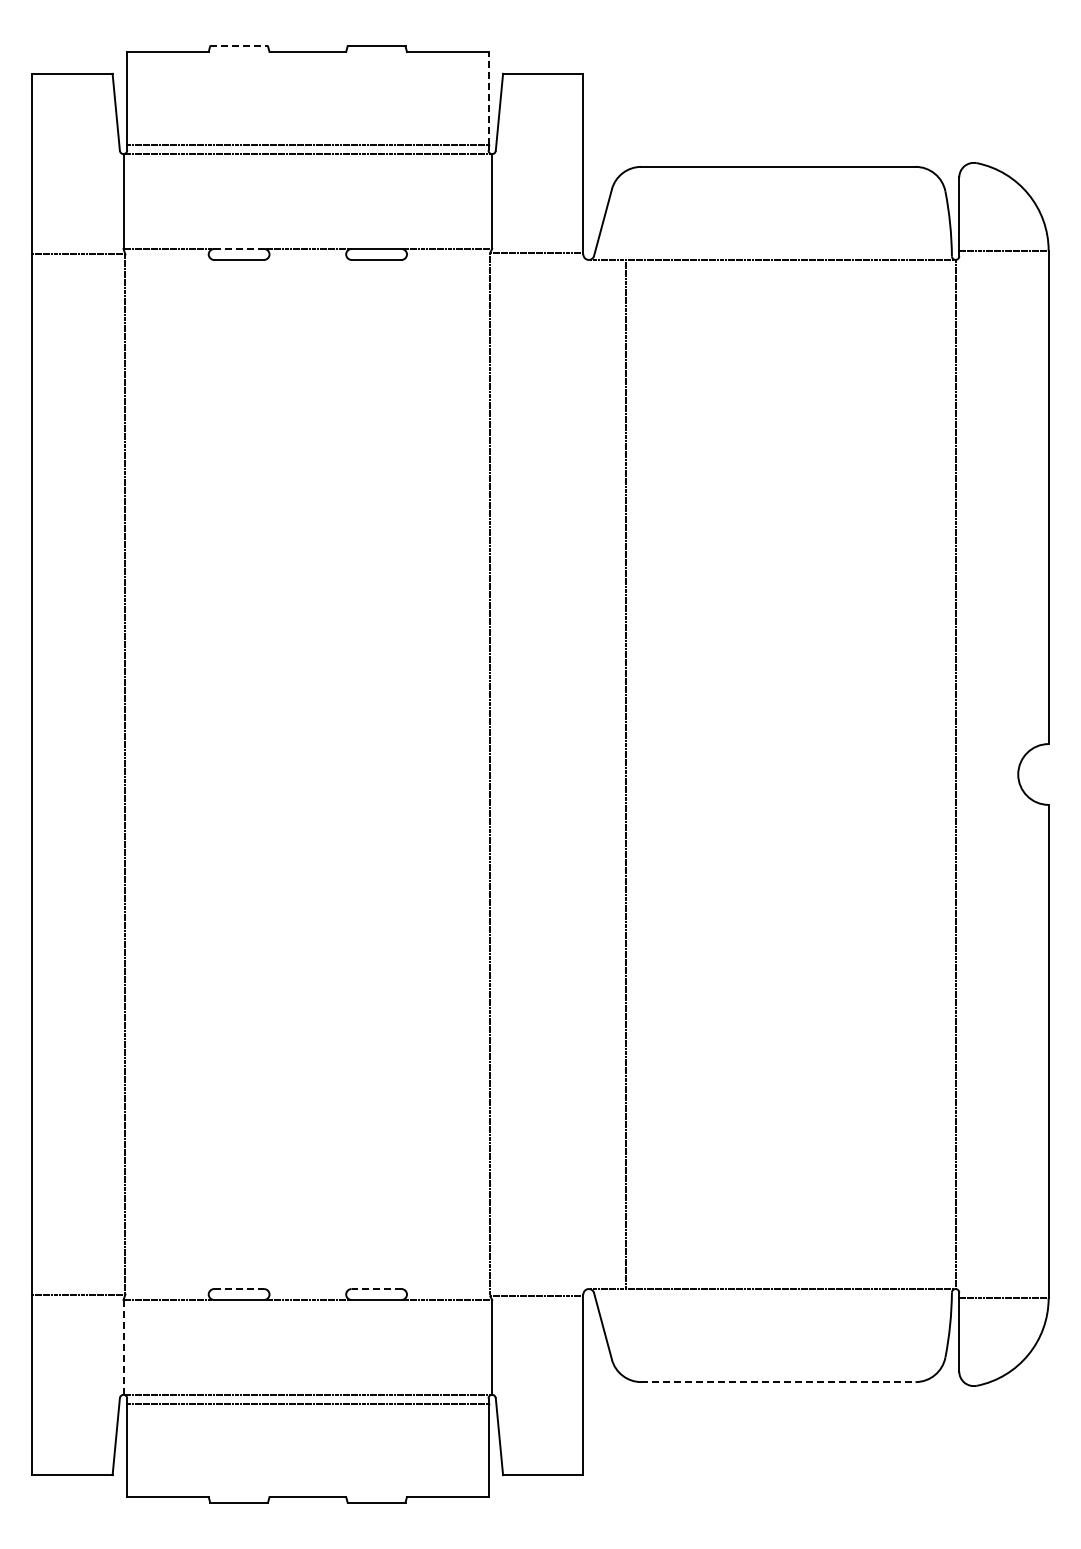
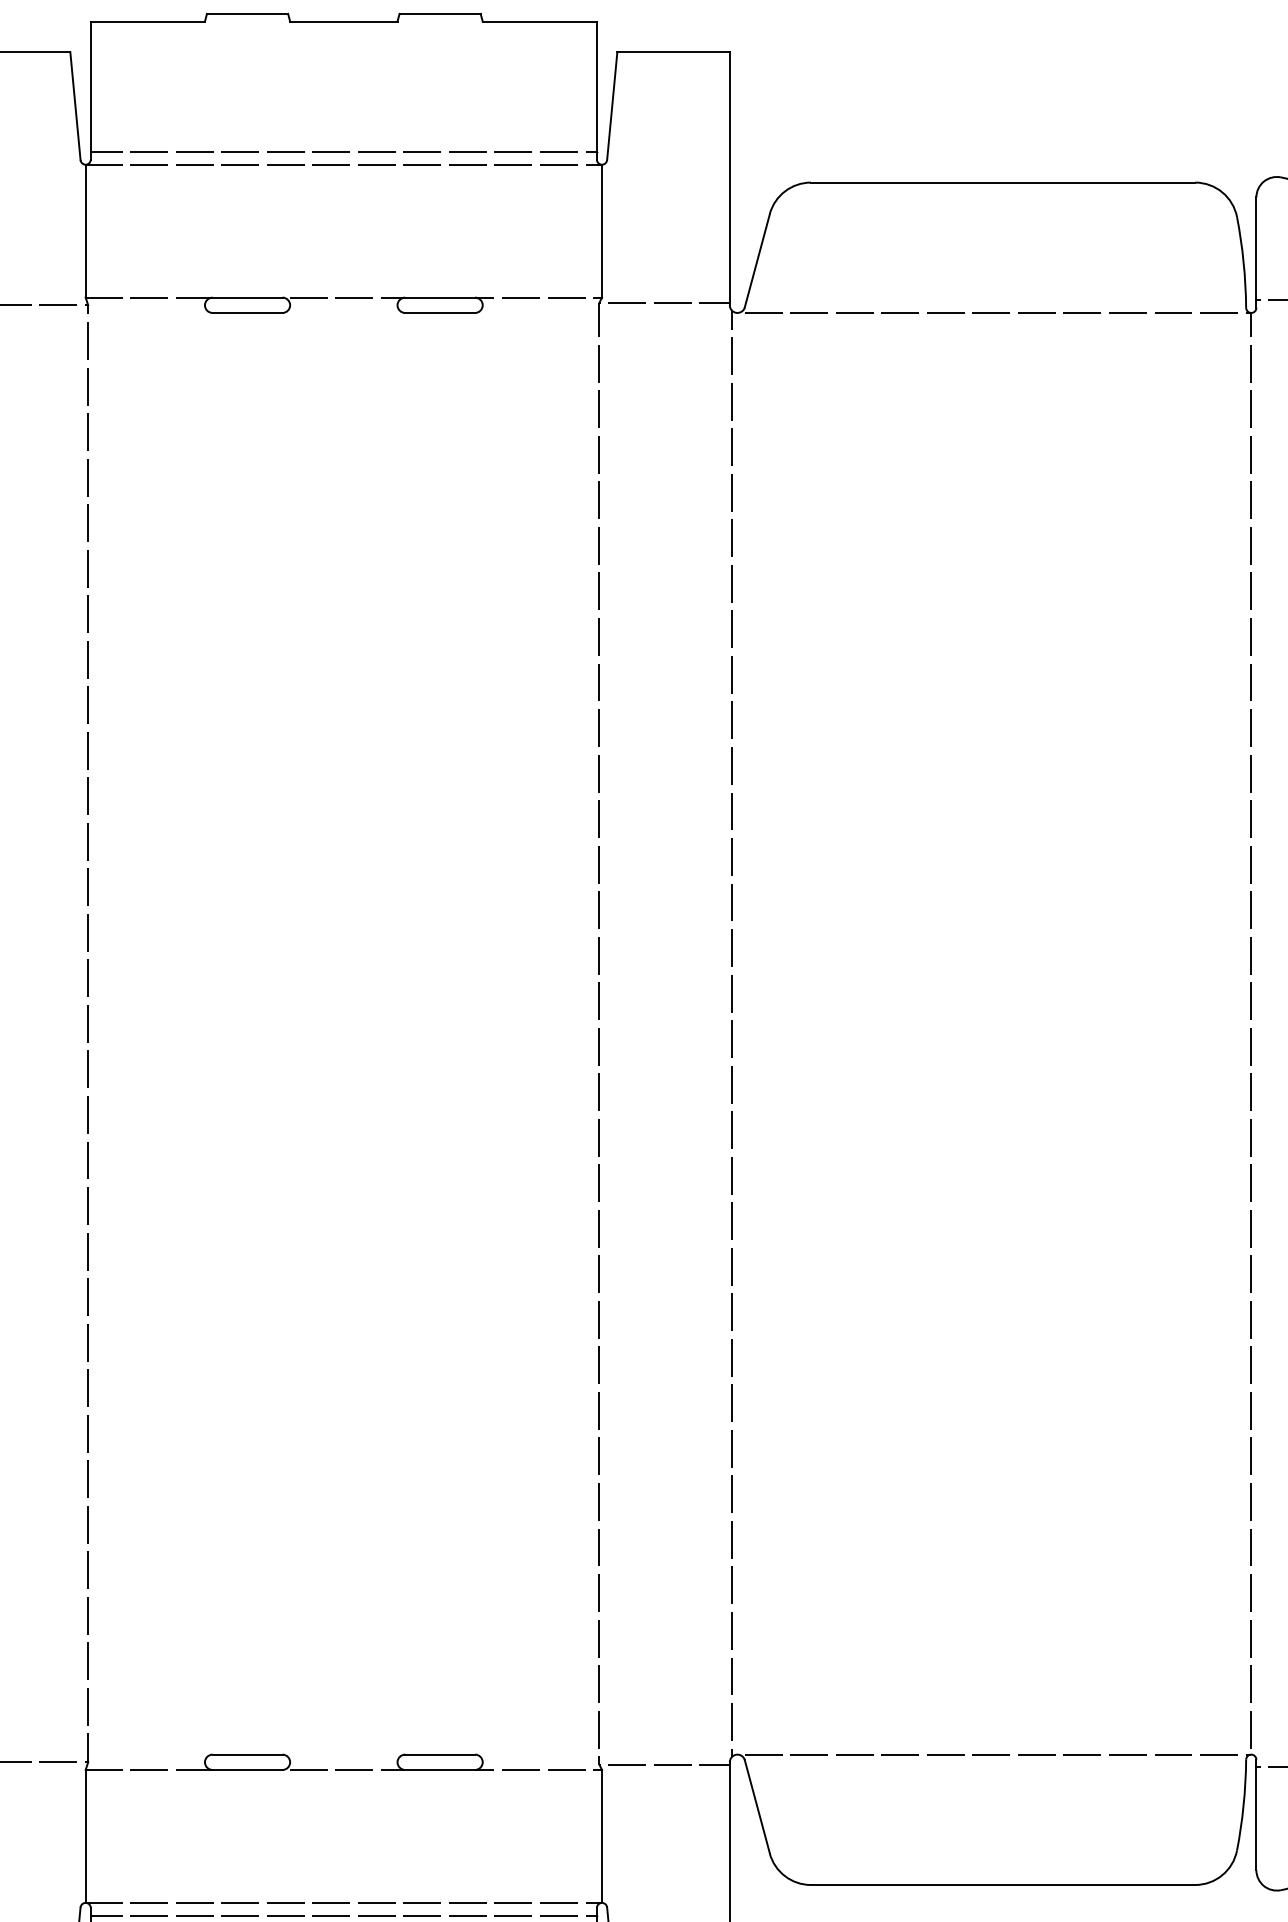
line: (239, 46) -> (248, 13), dashed -> solid
line: (488, 98) -> (596, 86), dashed -> solid
line: (239, 249) -> (248, 298), dashed -> solid
line: (626, 774) -> (732, 1033), moved
line: (239, 1289) -> (248, 1755), dashed -> solid
line: (376, 1289) -> (440, 1755), dashed -> solid
line: (123, 1347) -> (85, 1836), dashed -> solid
line: (778, 1382) -> (1003, 1885), dashed -> solid

